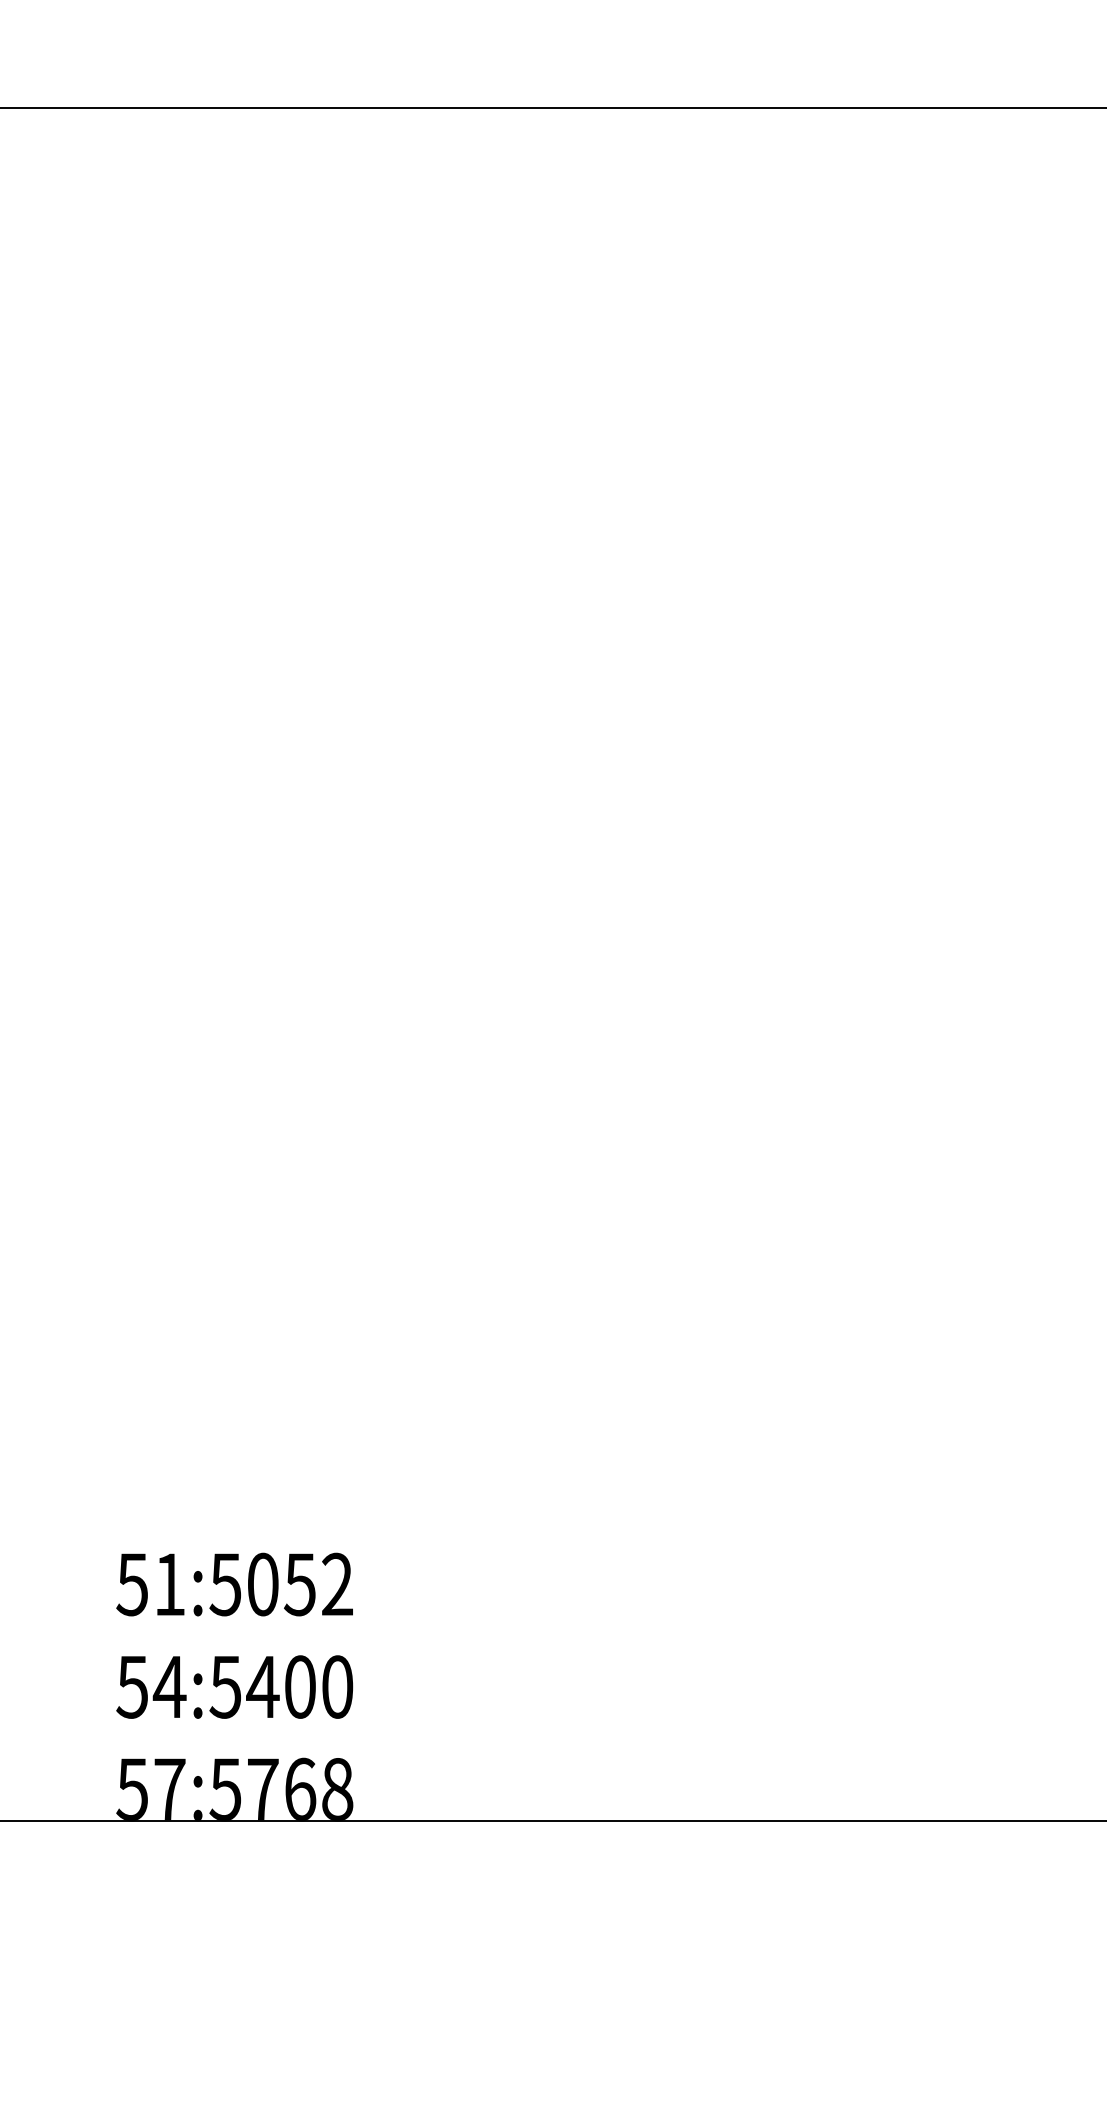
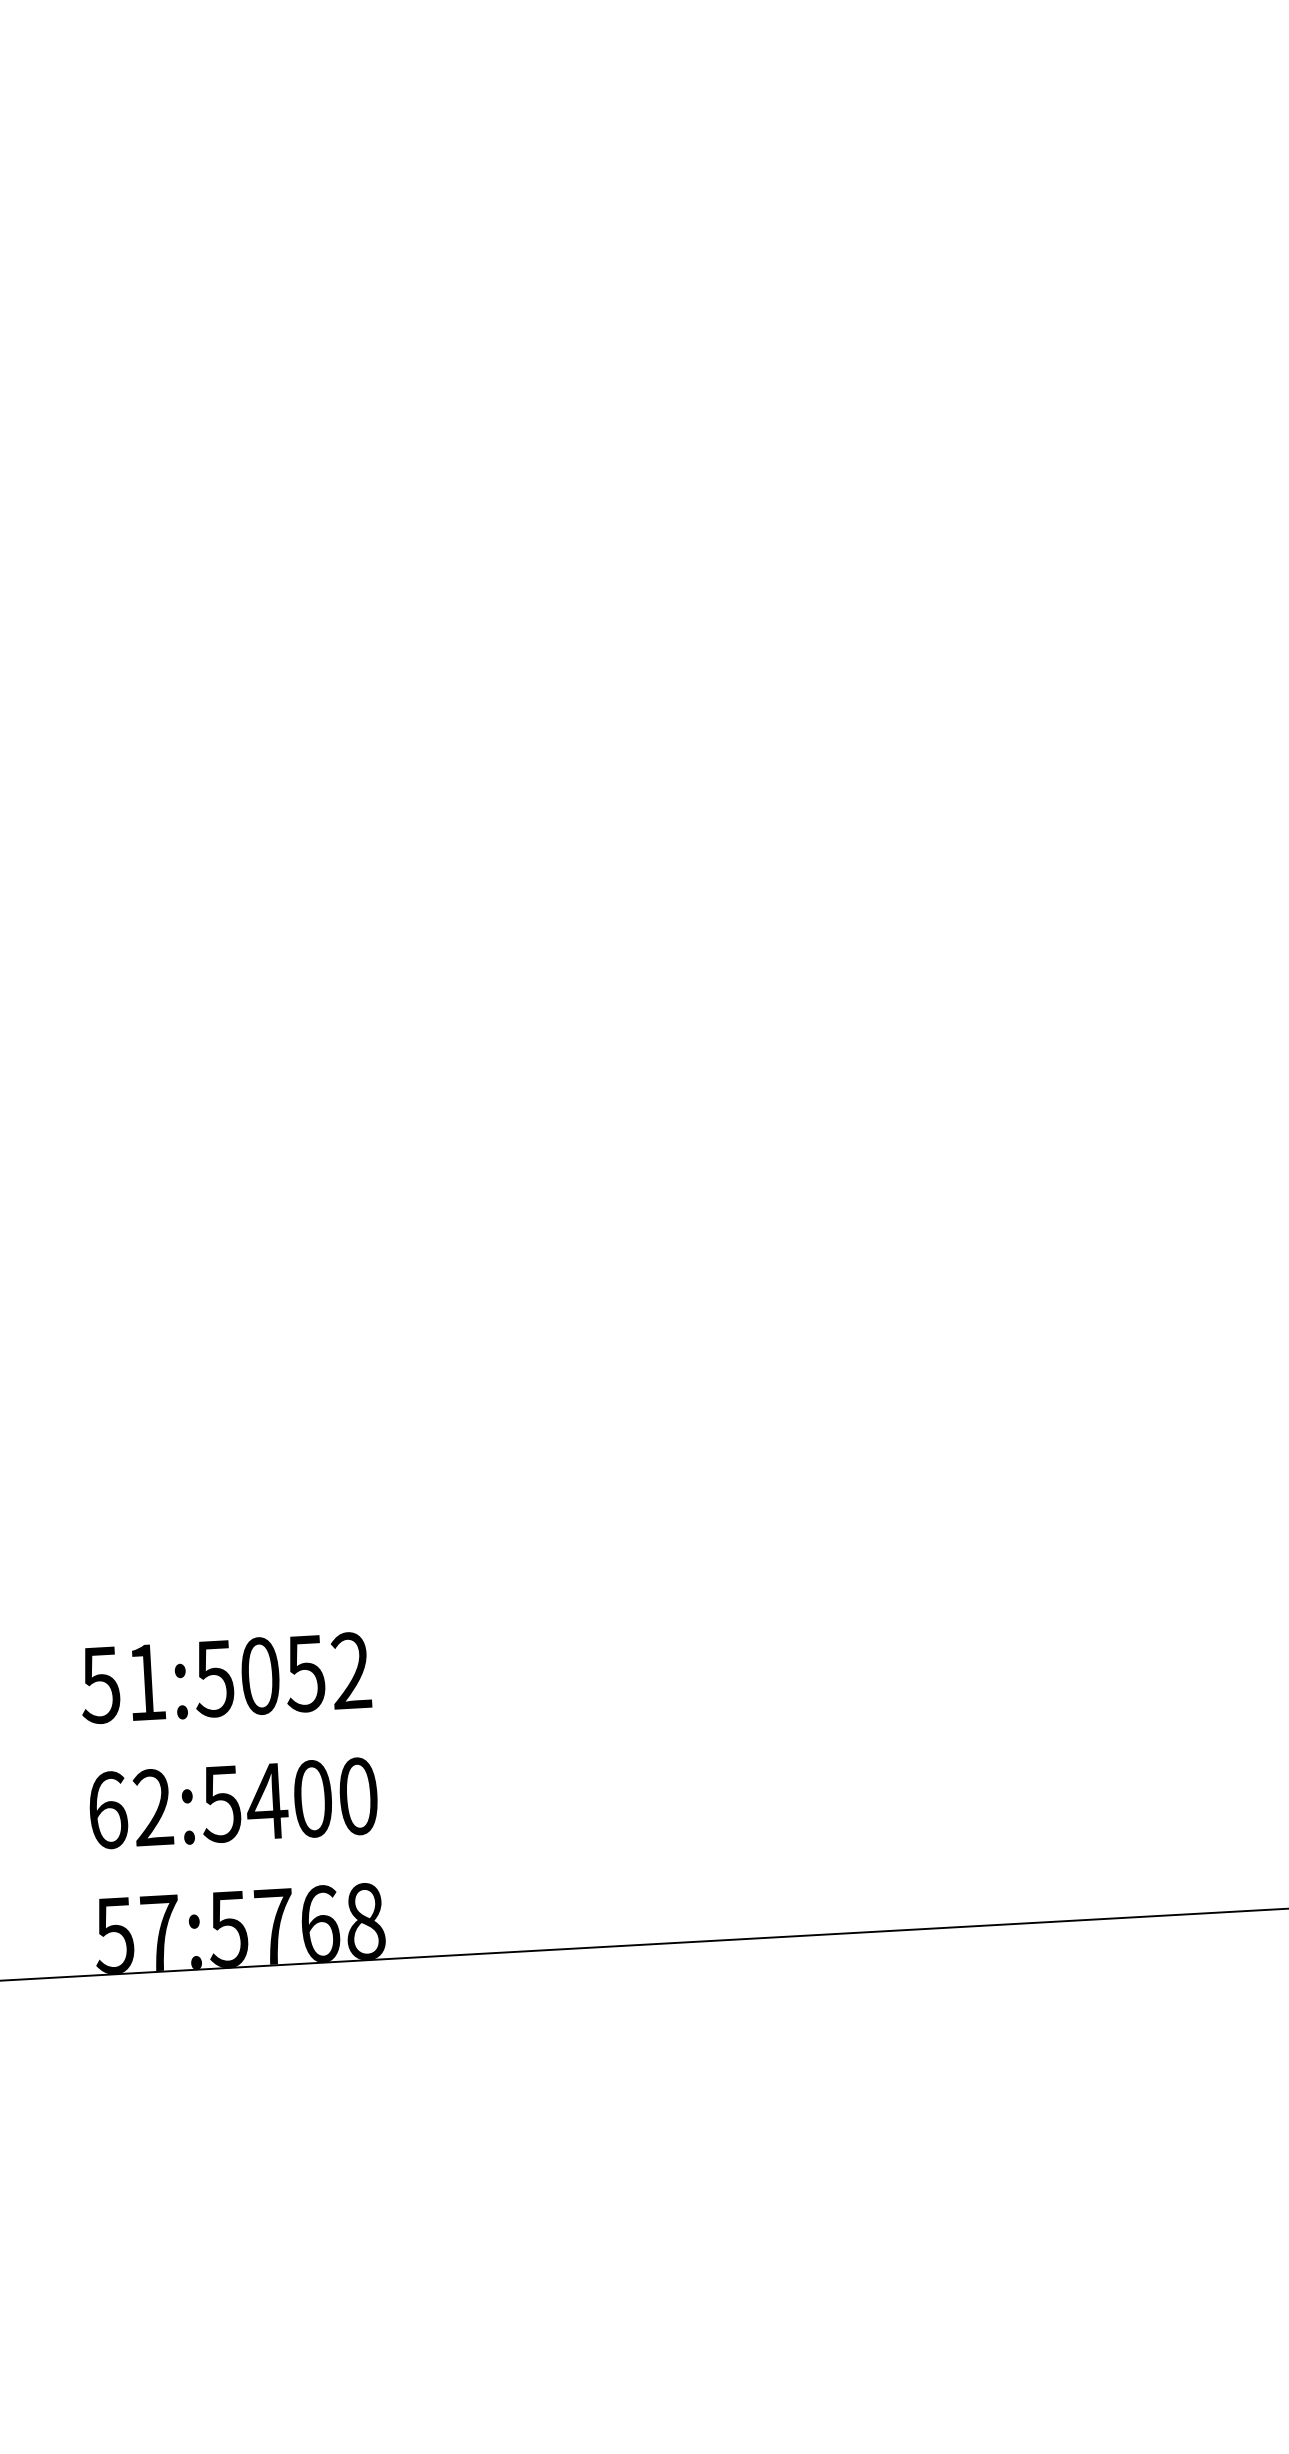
text: (151, 1686) -> (130, 1808), 54:5400 -> 62:5400

